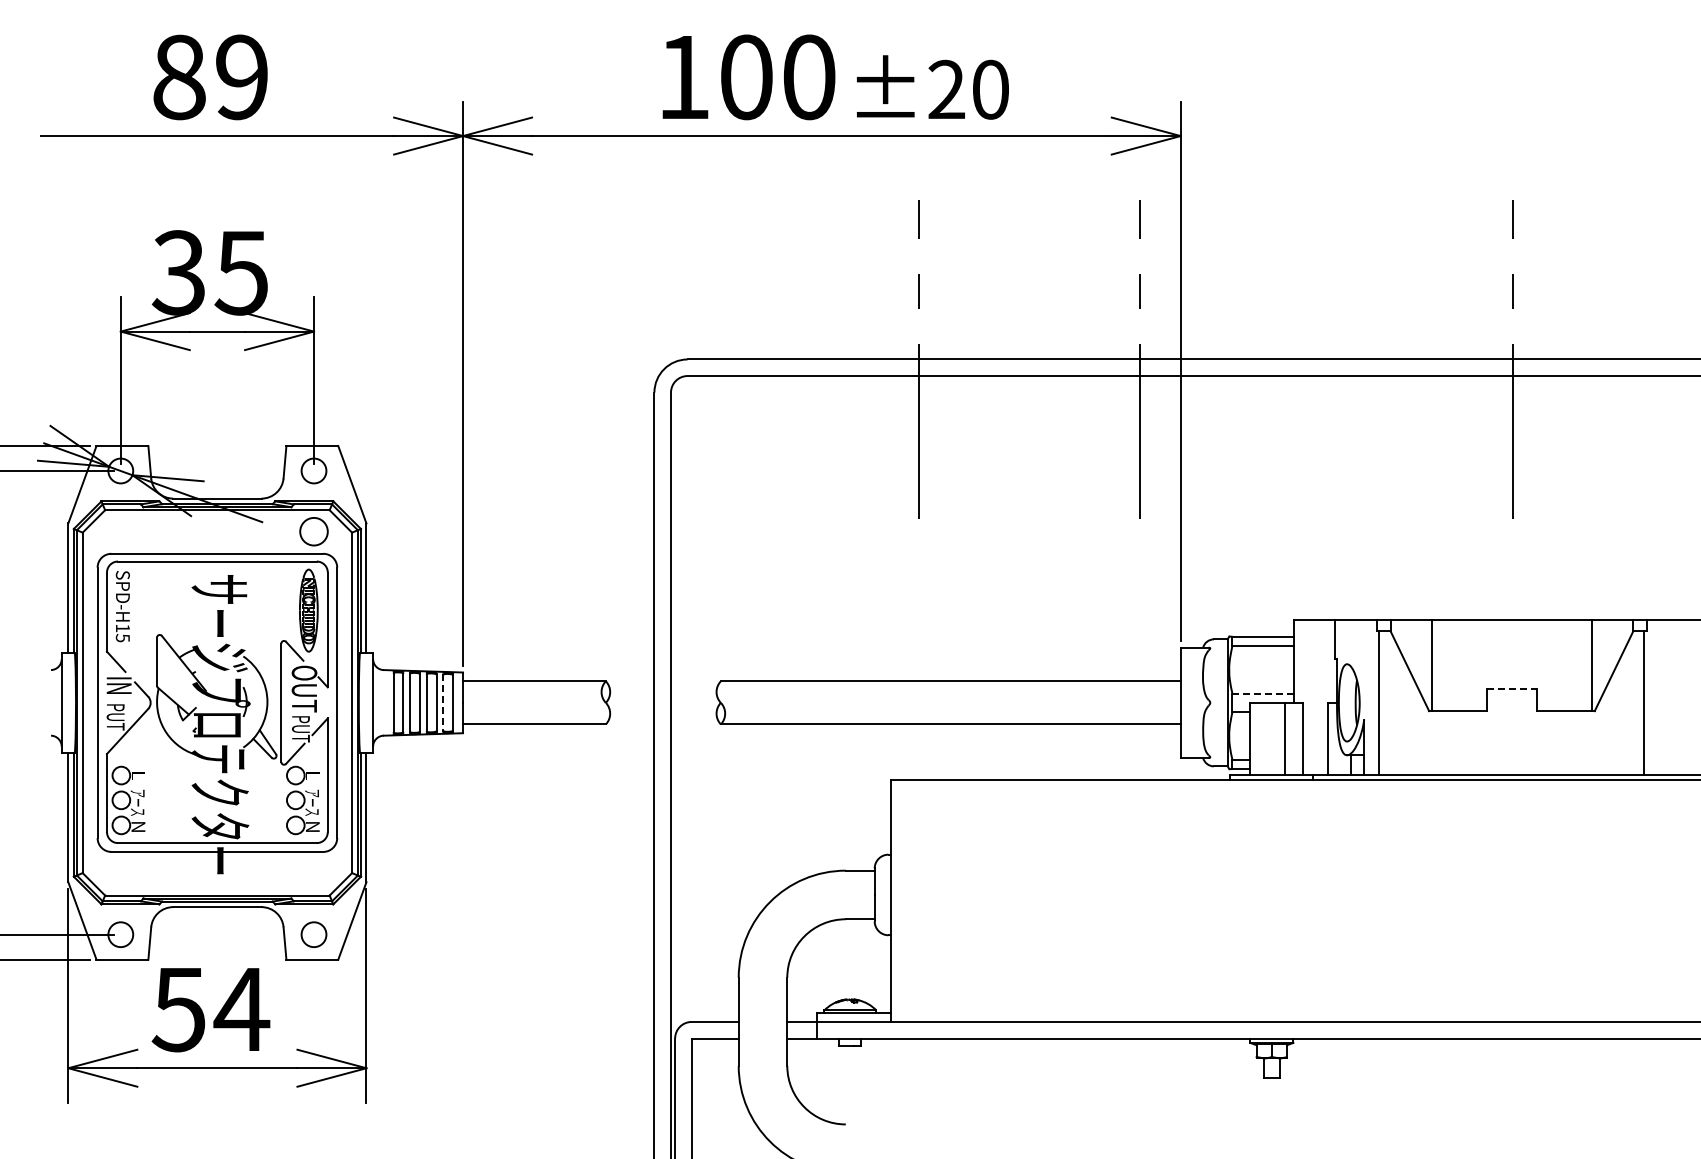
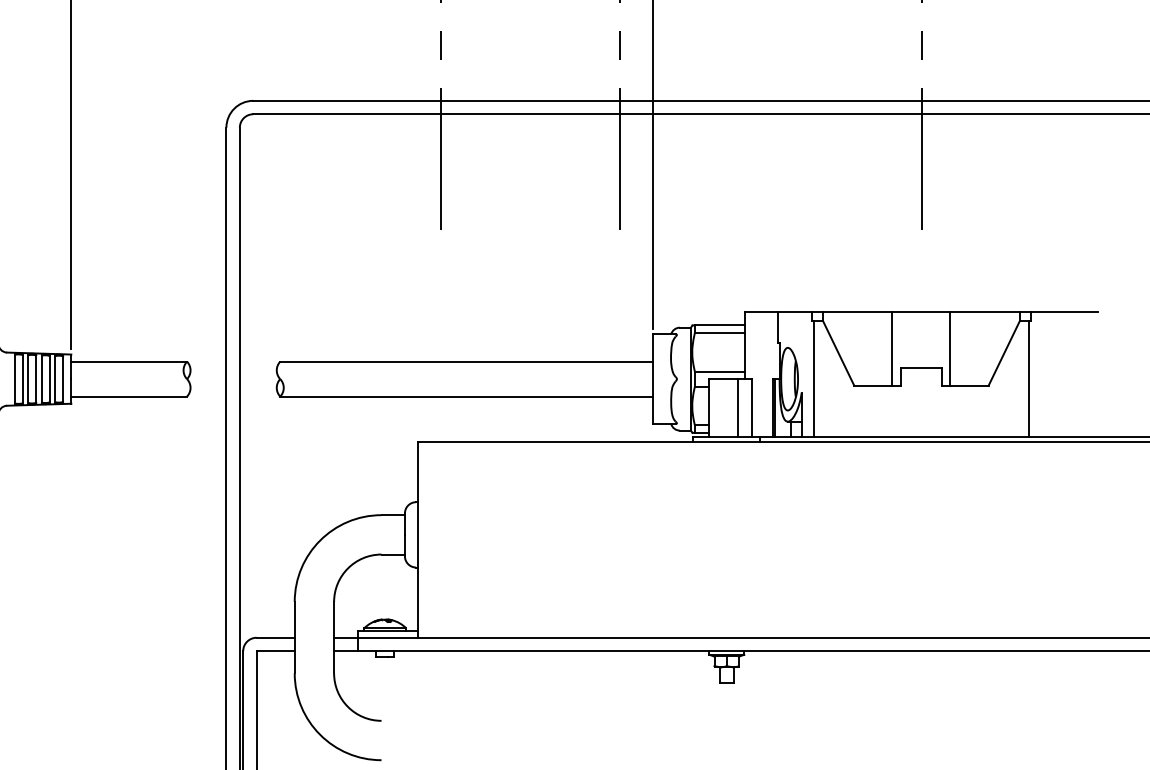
line: (1432, 665) -> (892, 348), moved
line: (1591, 665) -> (950, 348), moved
line: (1511, 689) -> (921, 368), dashed -> solid
line: (1263, 693) -> (720, 371), dashed -> solid
line: (443, 703) -> (55, 379), dashed -> solid
line: (1331, 738) -> (775, 408), added

